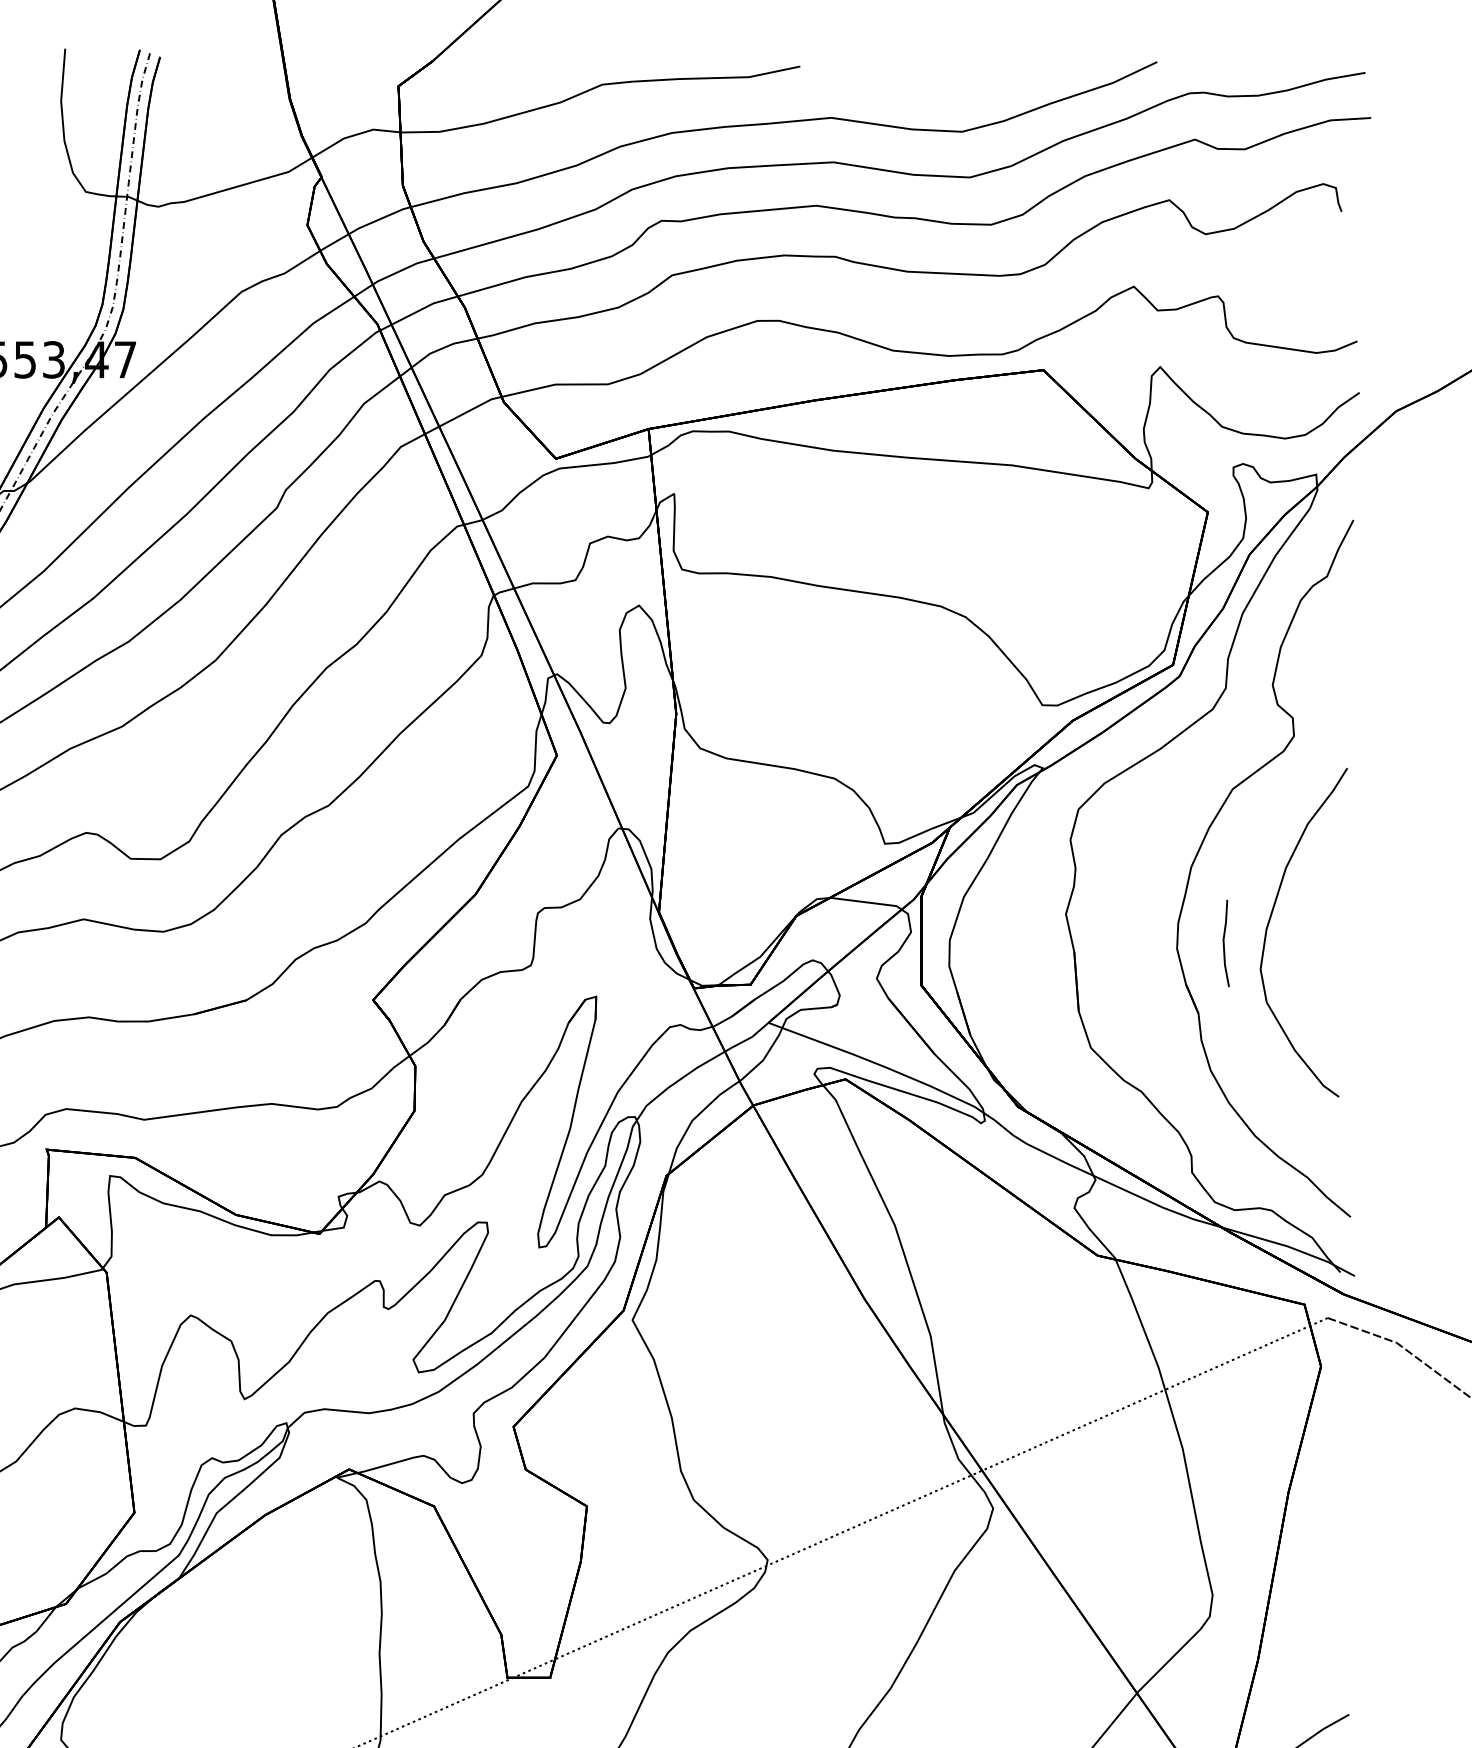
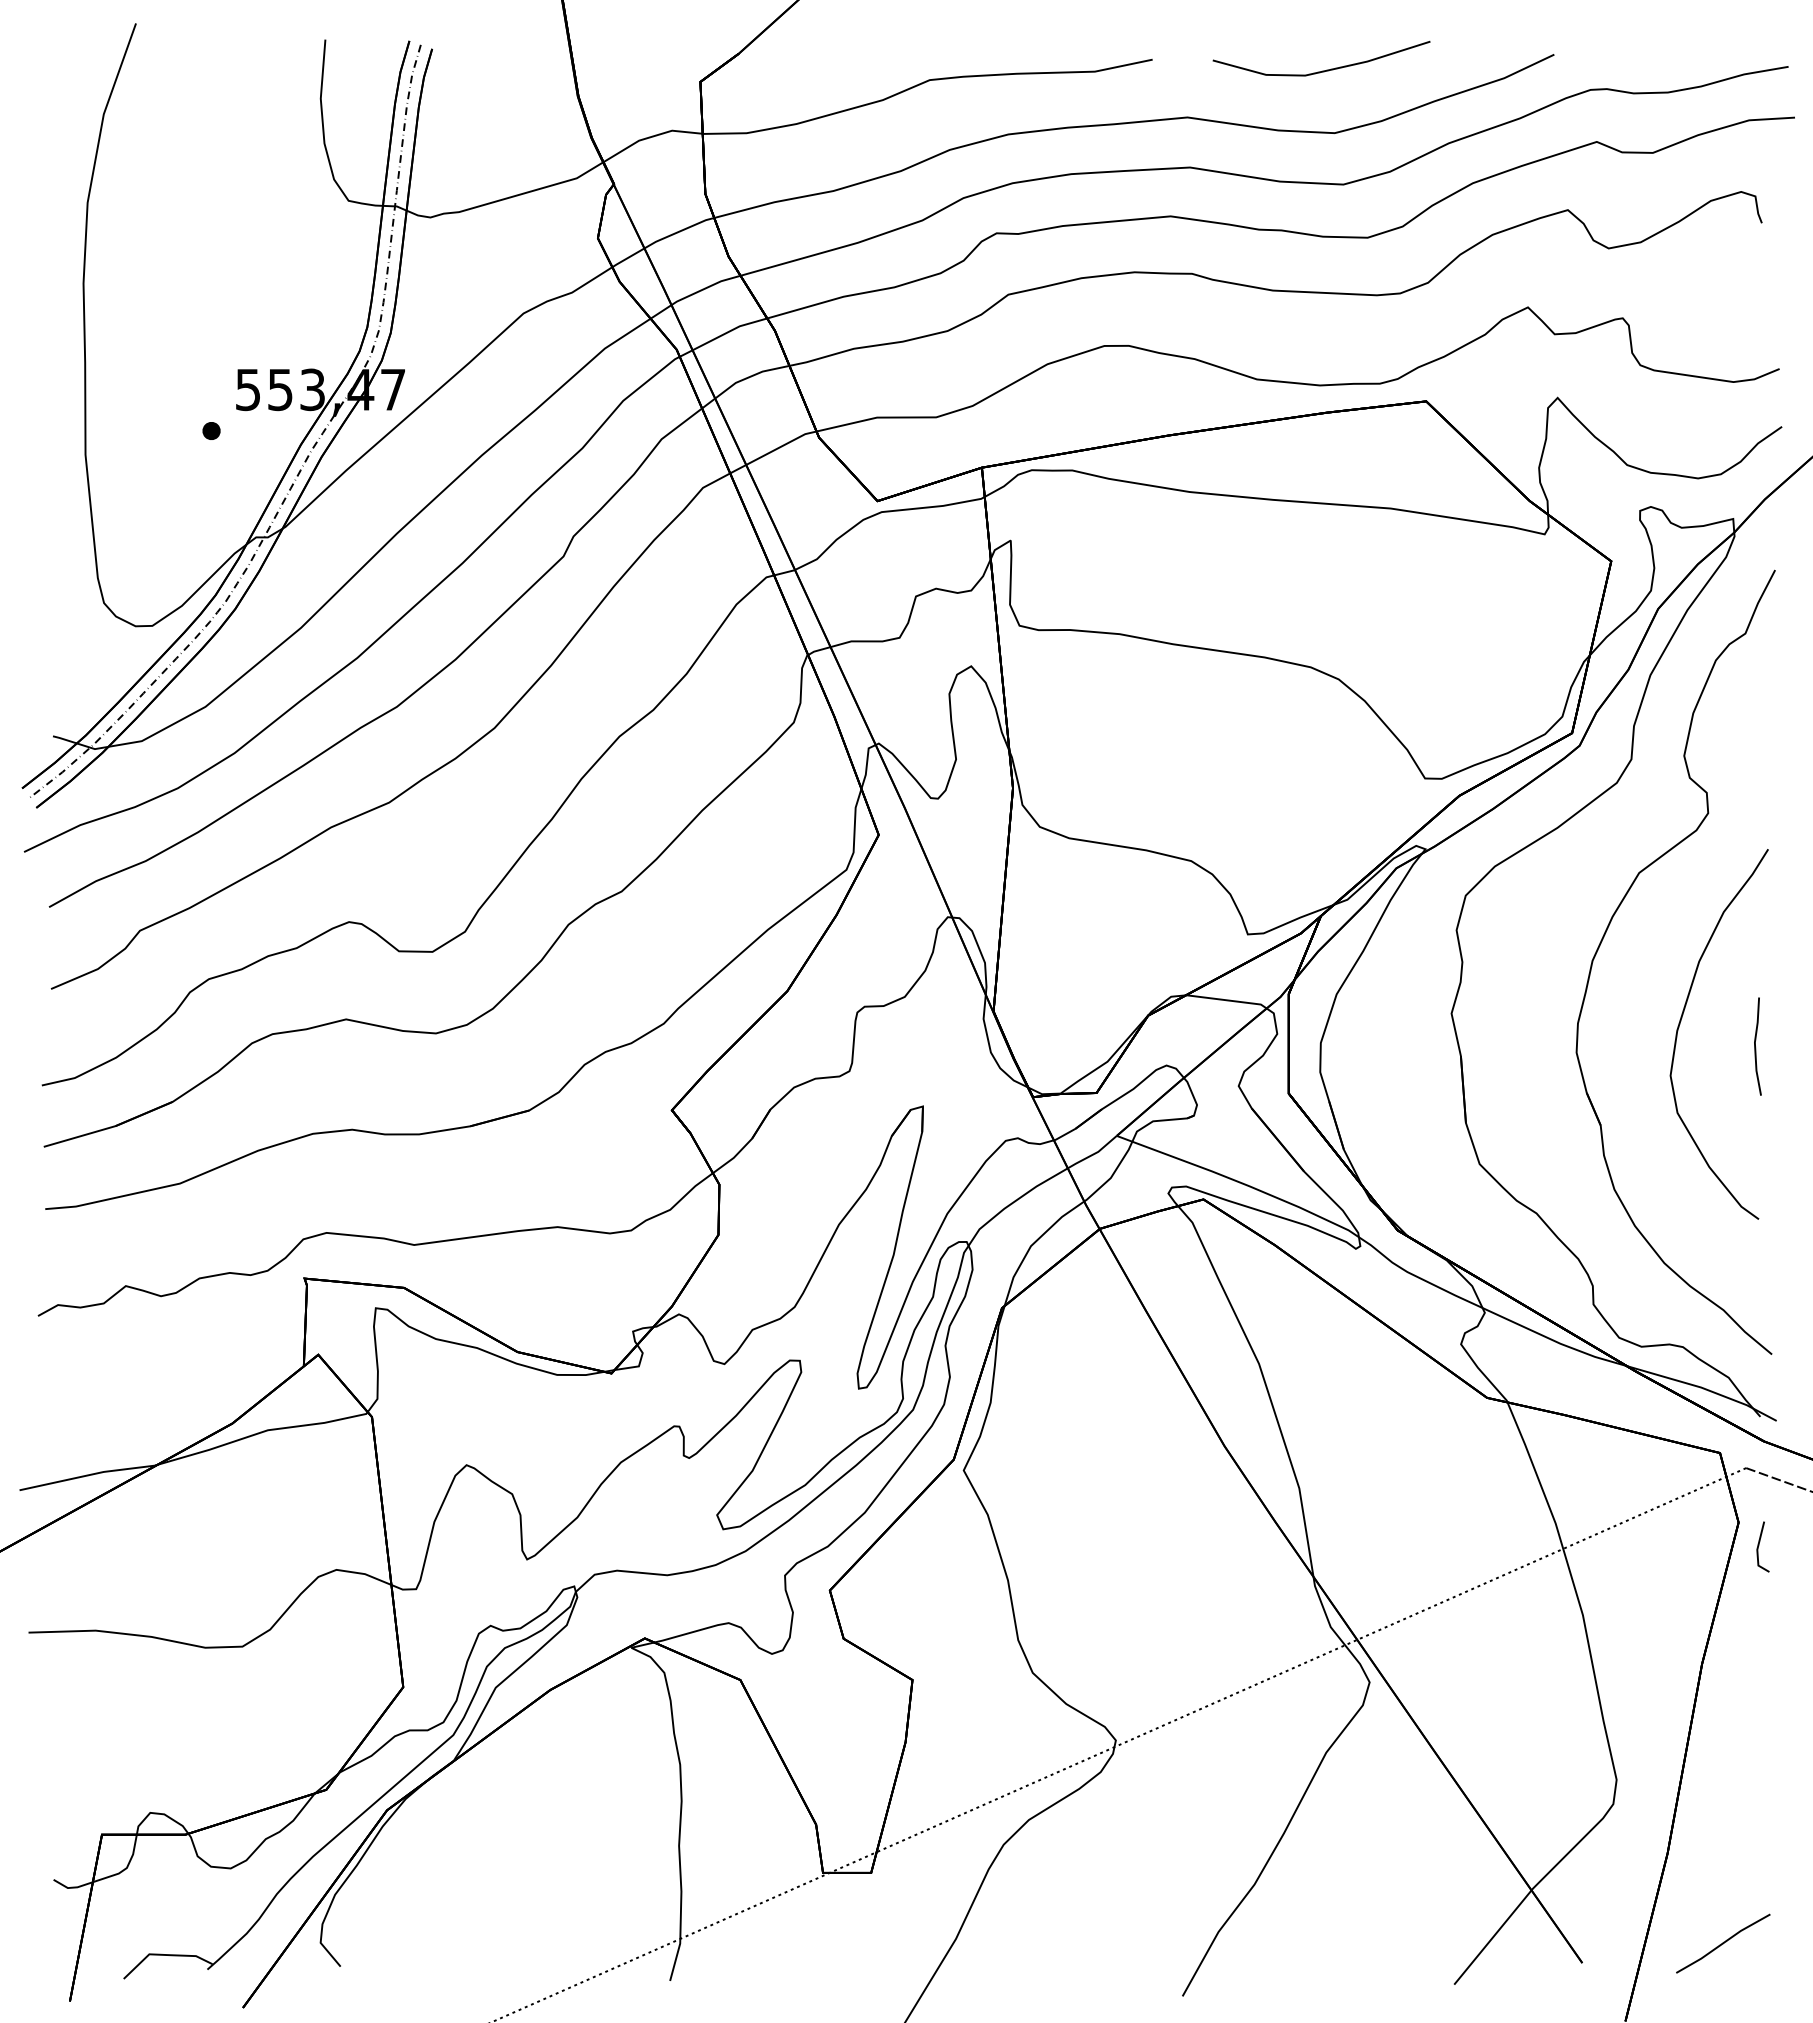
line: (951, 76) -> (1322, 70), added
line: (1224, 944) -> (1756, 1047), moved
line: (1339, 1386) -> (1759, 1545), added

